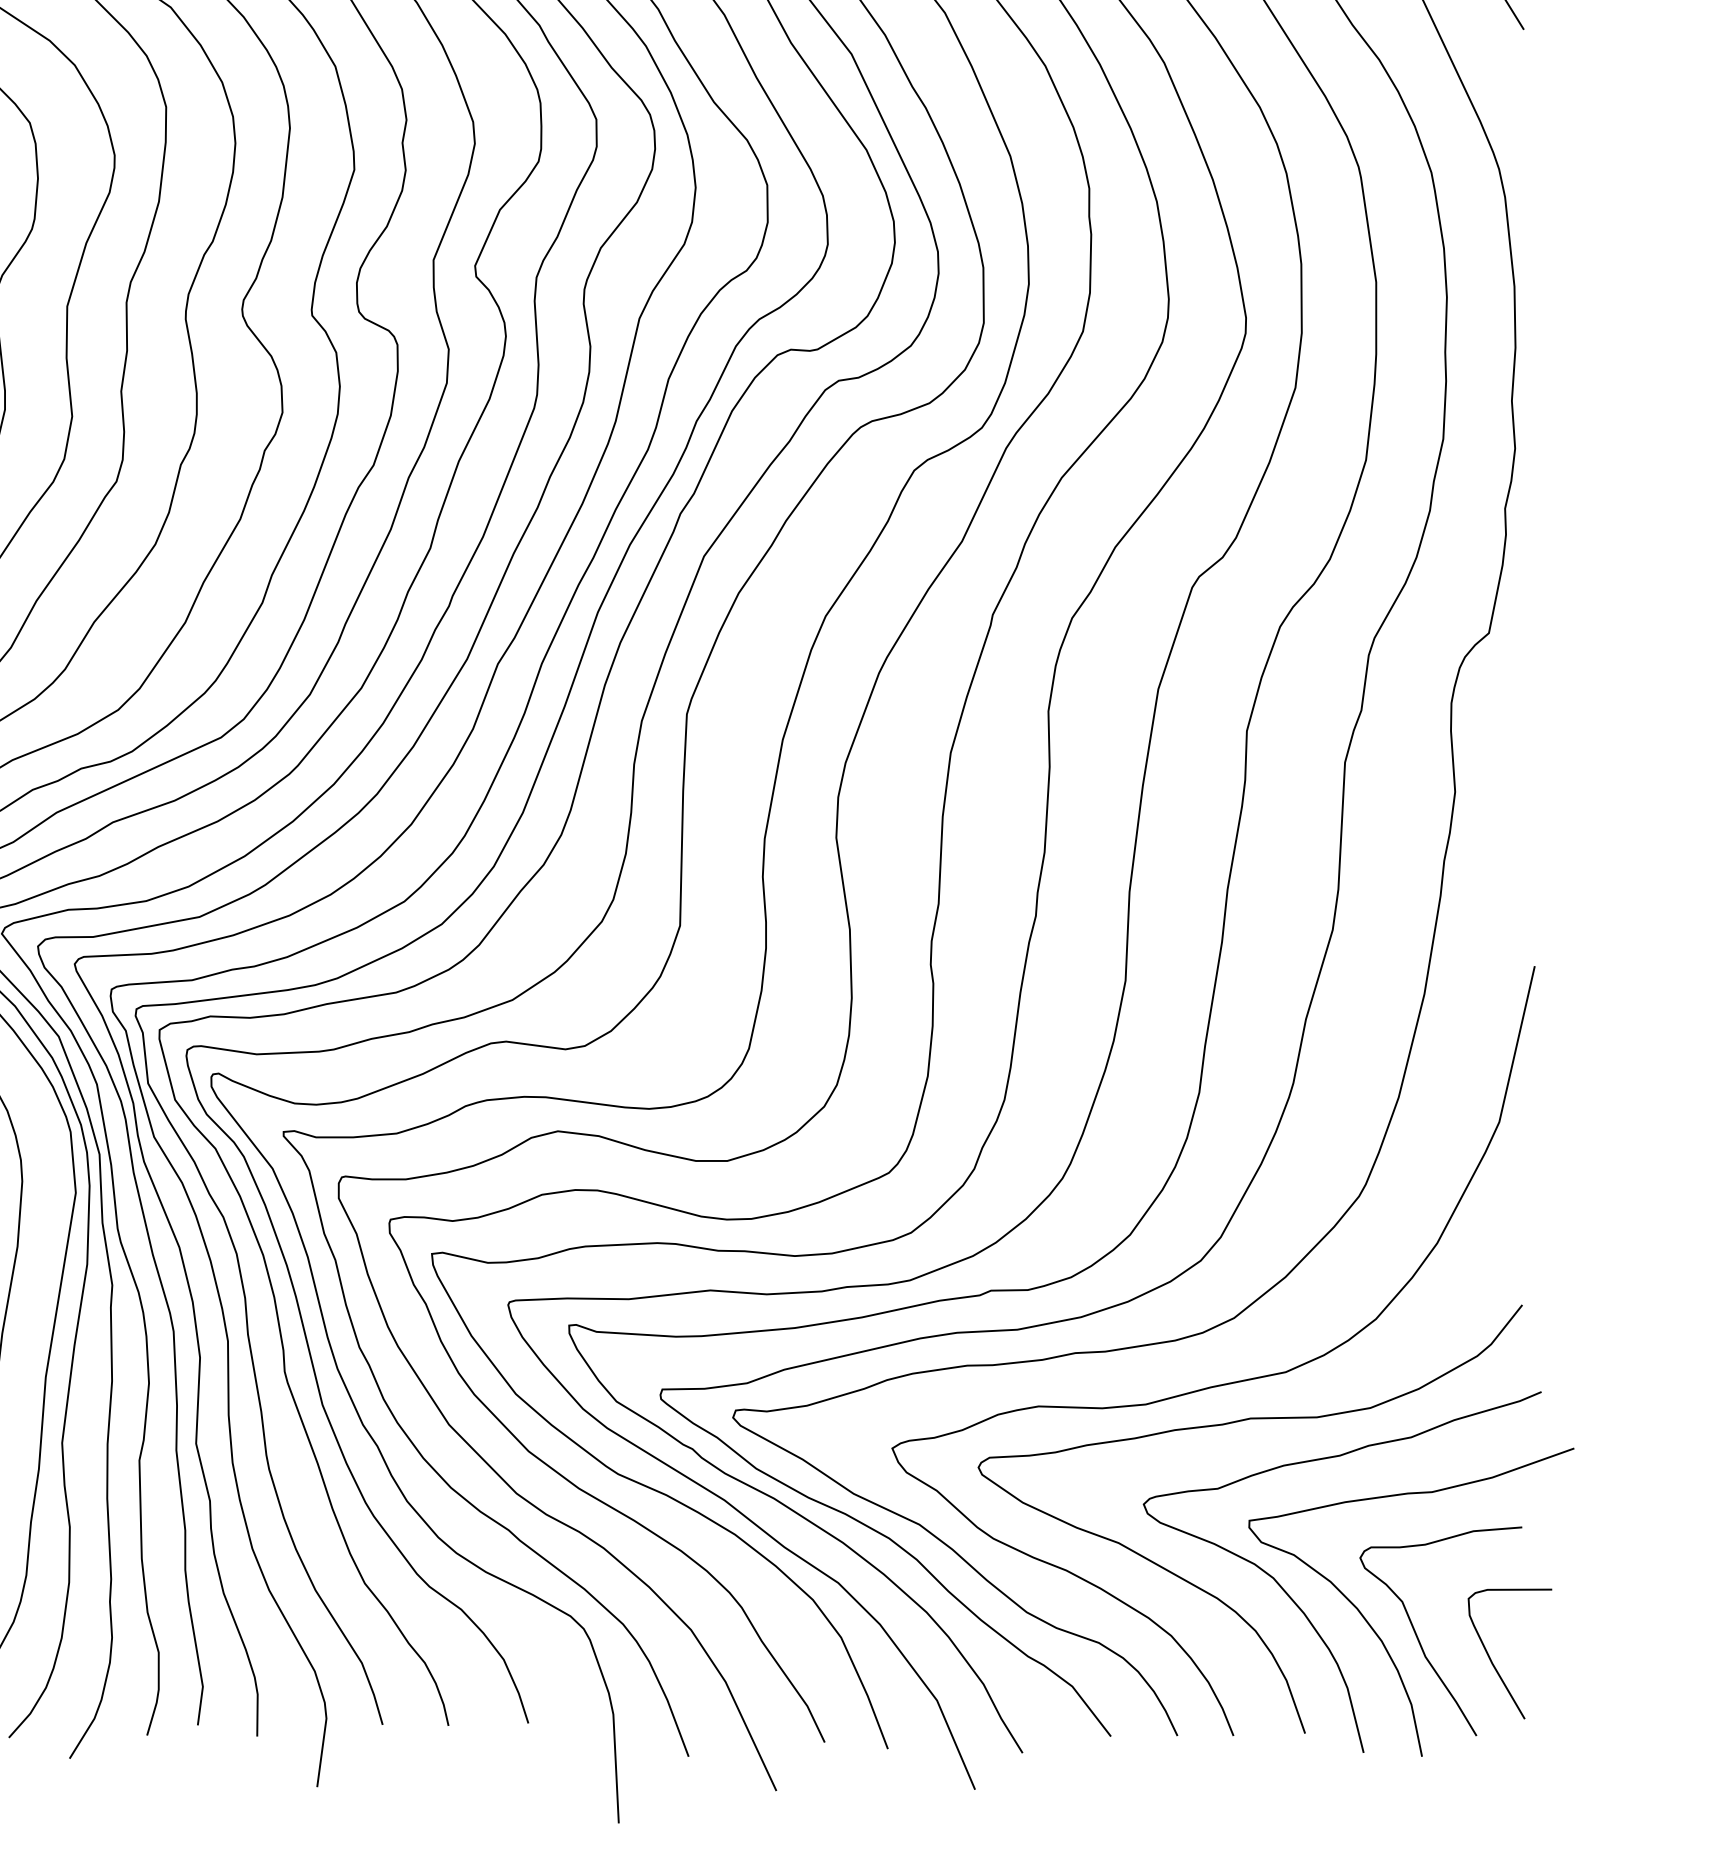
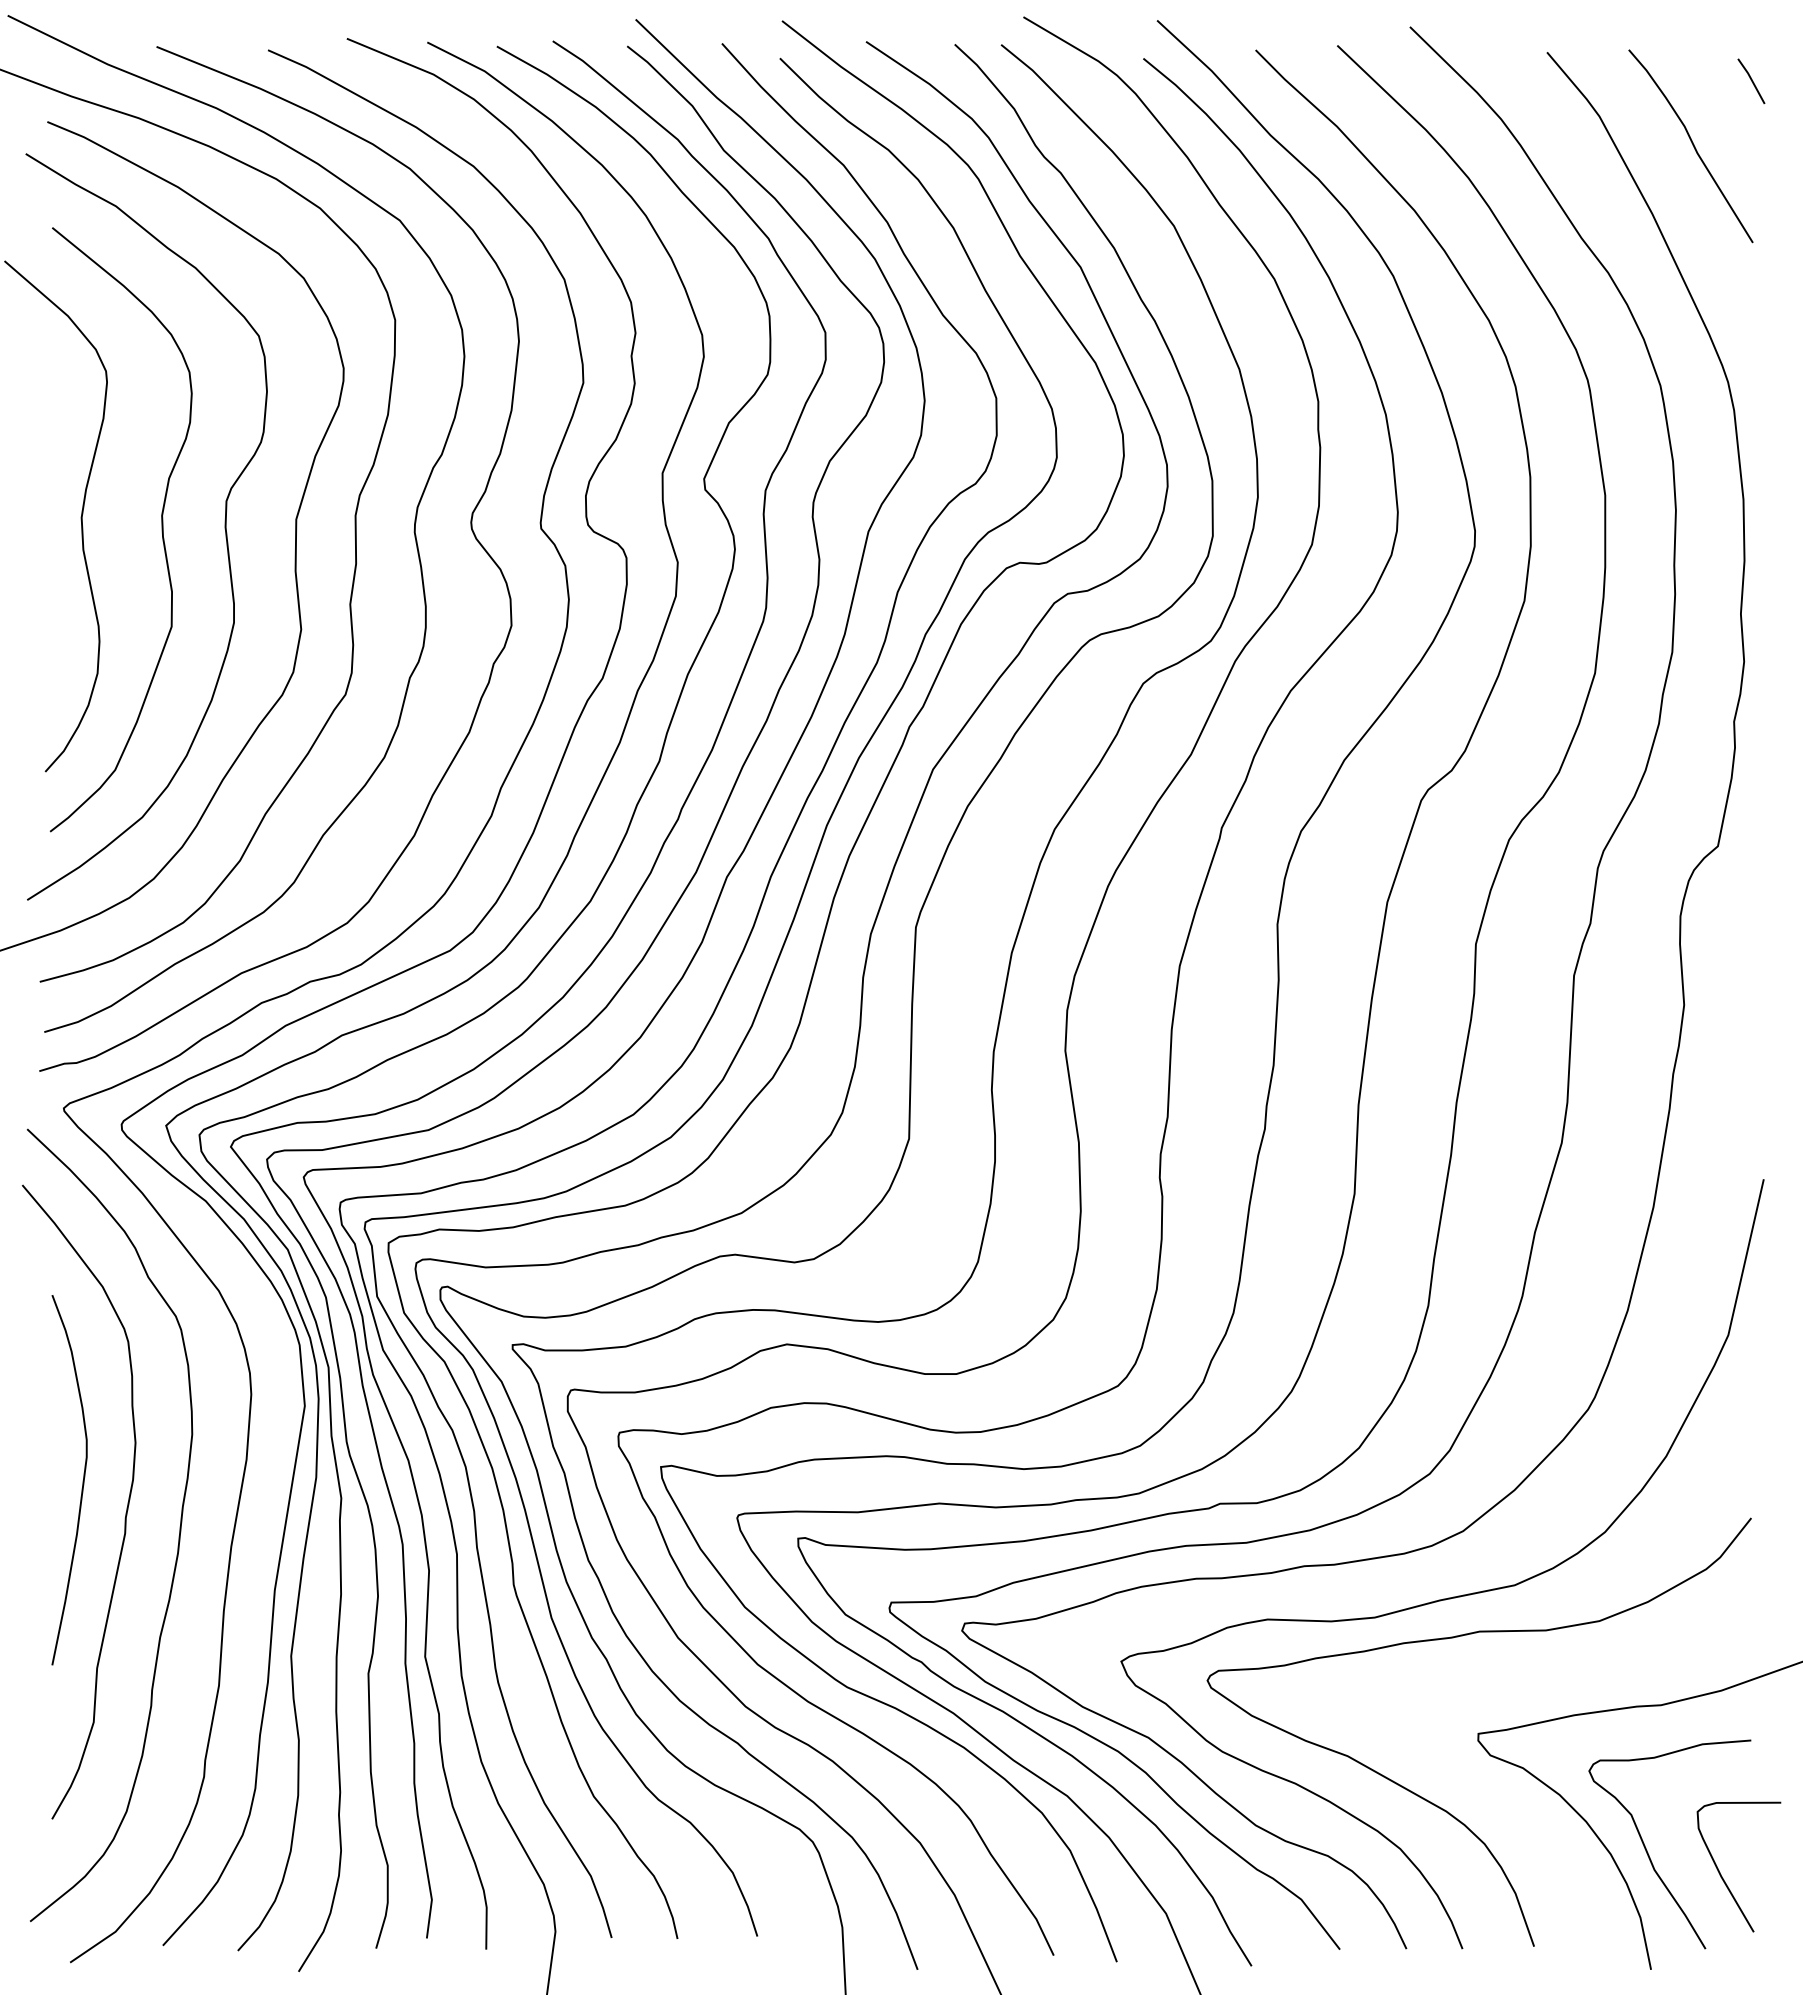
curve: (1300, 1607) -> (1529, 1820), removed

